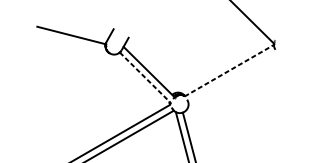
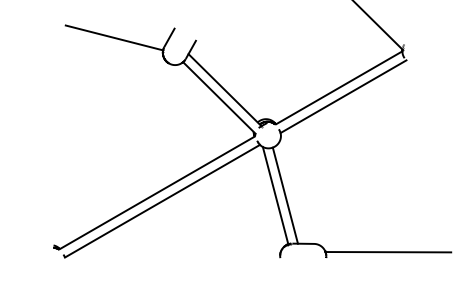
line: (229, 71) -> (338, 88), dashed -> solid
line: (232, 76) -> (343, 96), added
line: (145, 78) -> (219, 98), dashed -> solid

